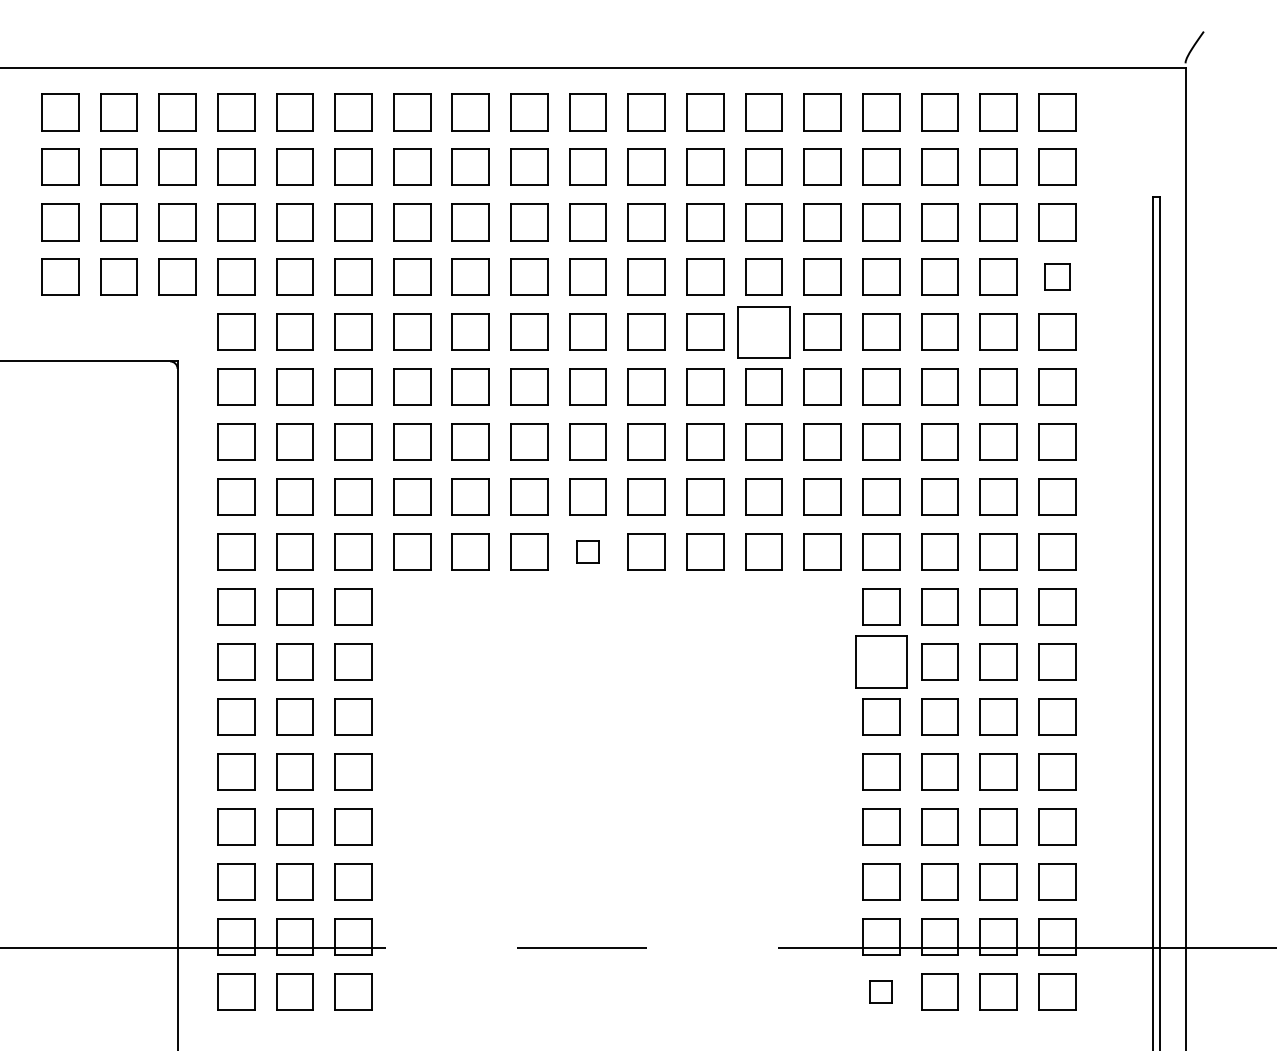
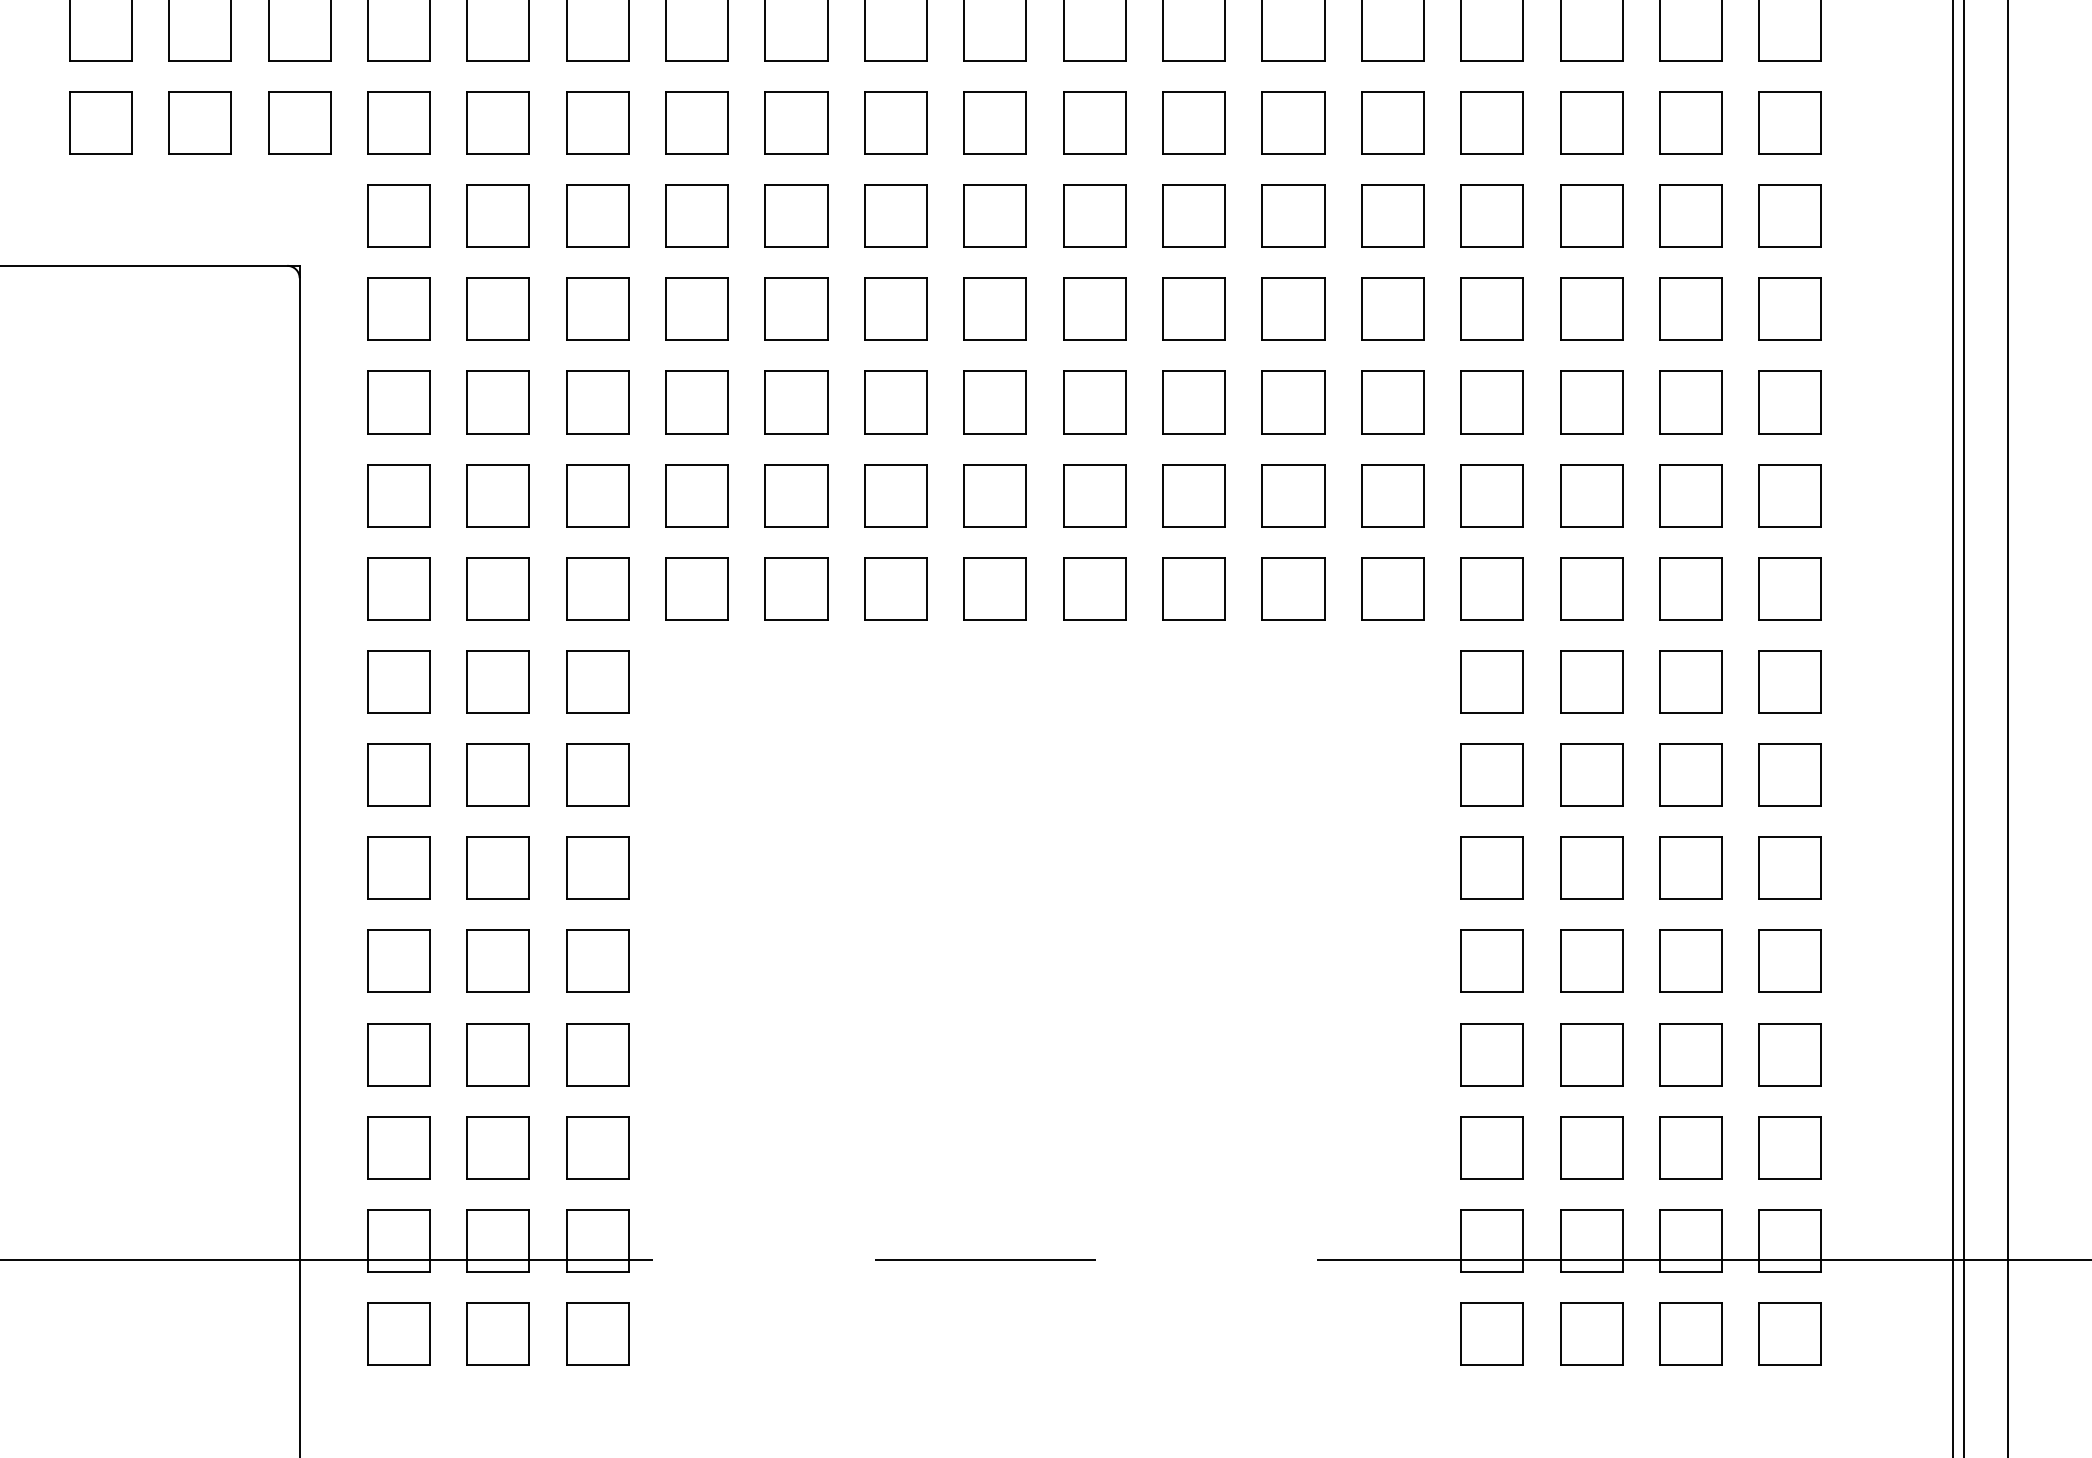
part: (1057, 276) -> (1790, 121), size x1.43
part: (763, 331) -> (1292, 215), size x0.71
part: (587, 551) -> (994, 587), size x1.67
part: (881, 661) -> (1492, 774), size x0.71
part: (881, 991) -> (1492, 1333), size x1.67

